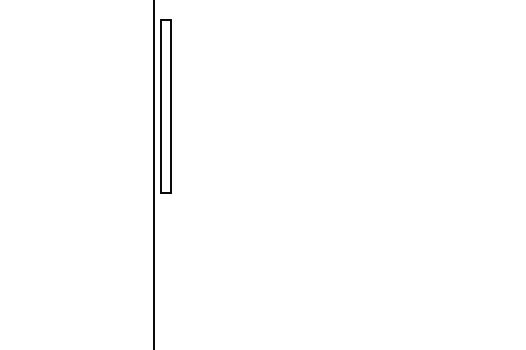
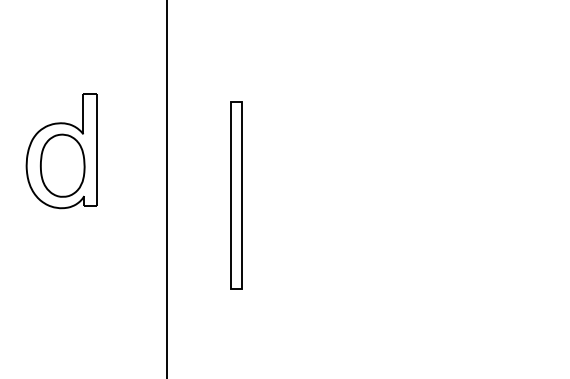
part: (165, 106) -> (235, 195), moved
part: (56, 139) -> (61, 151), added

